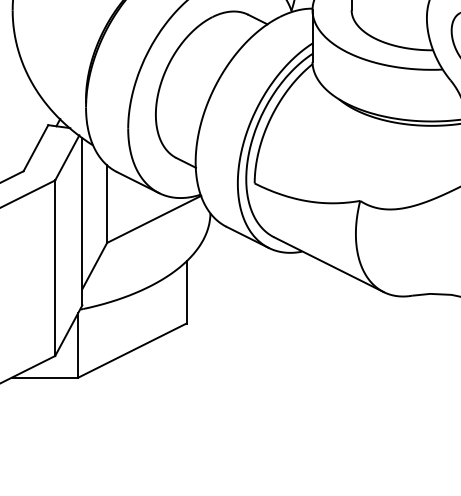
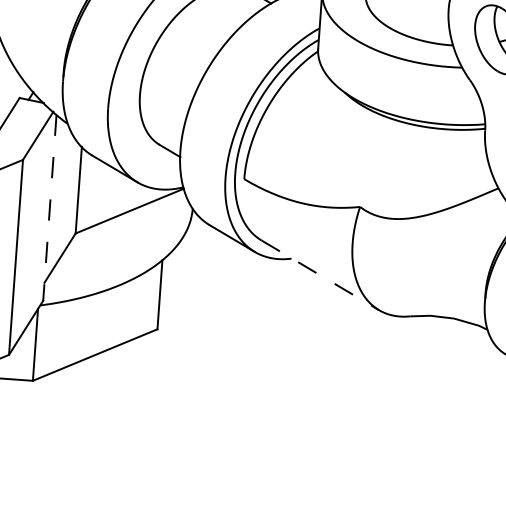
line: (82, 221) -> (50, 207), solid -> dashed
line: (329, 264) -> (320, 275), solid -> dashed

